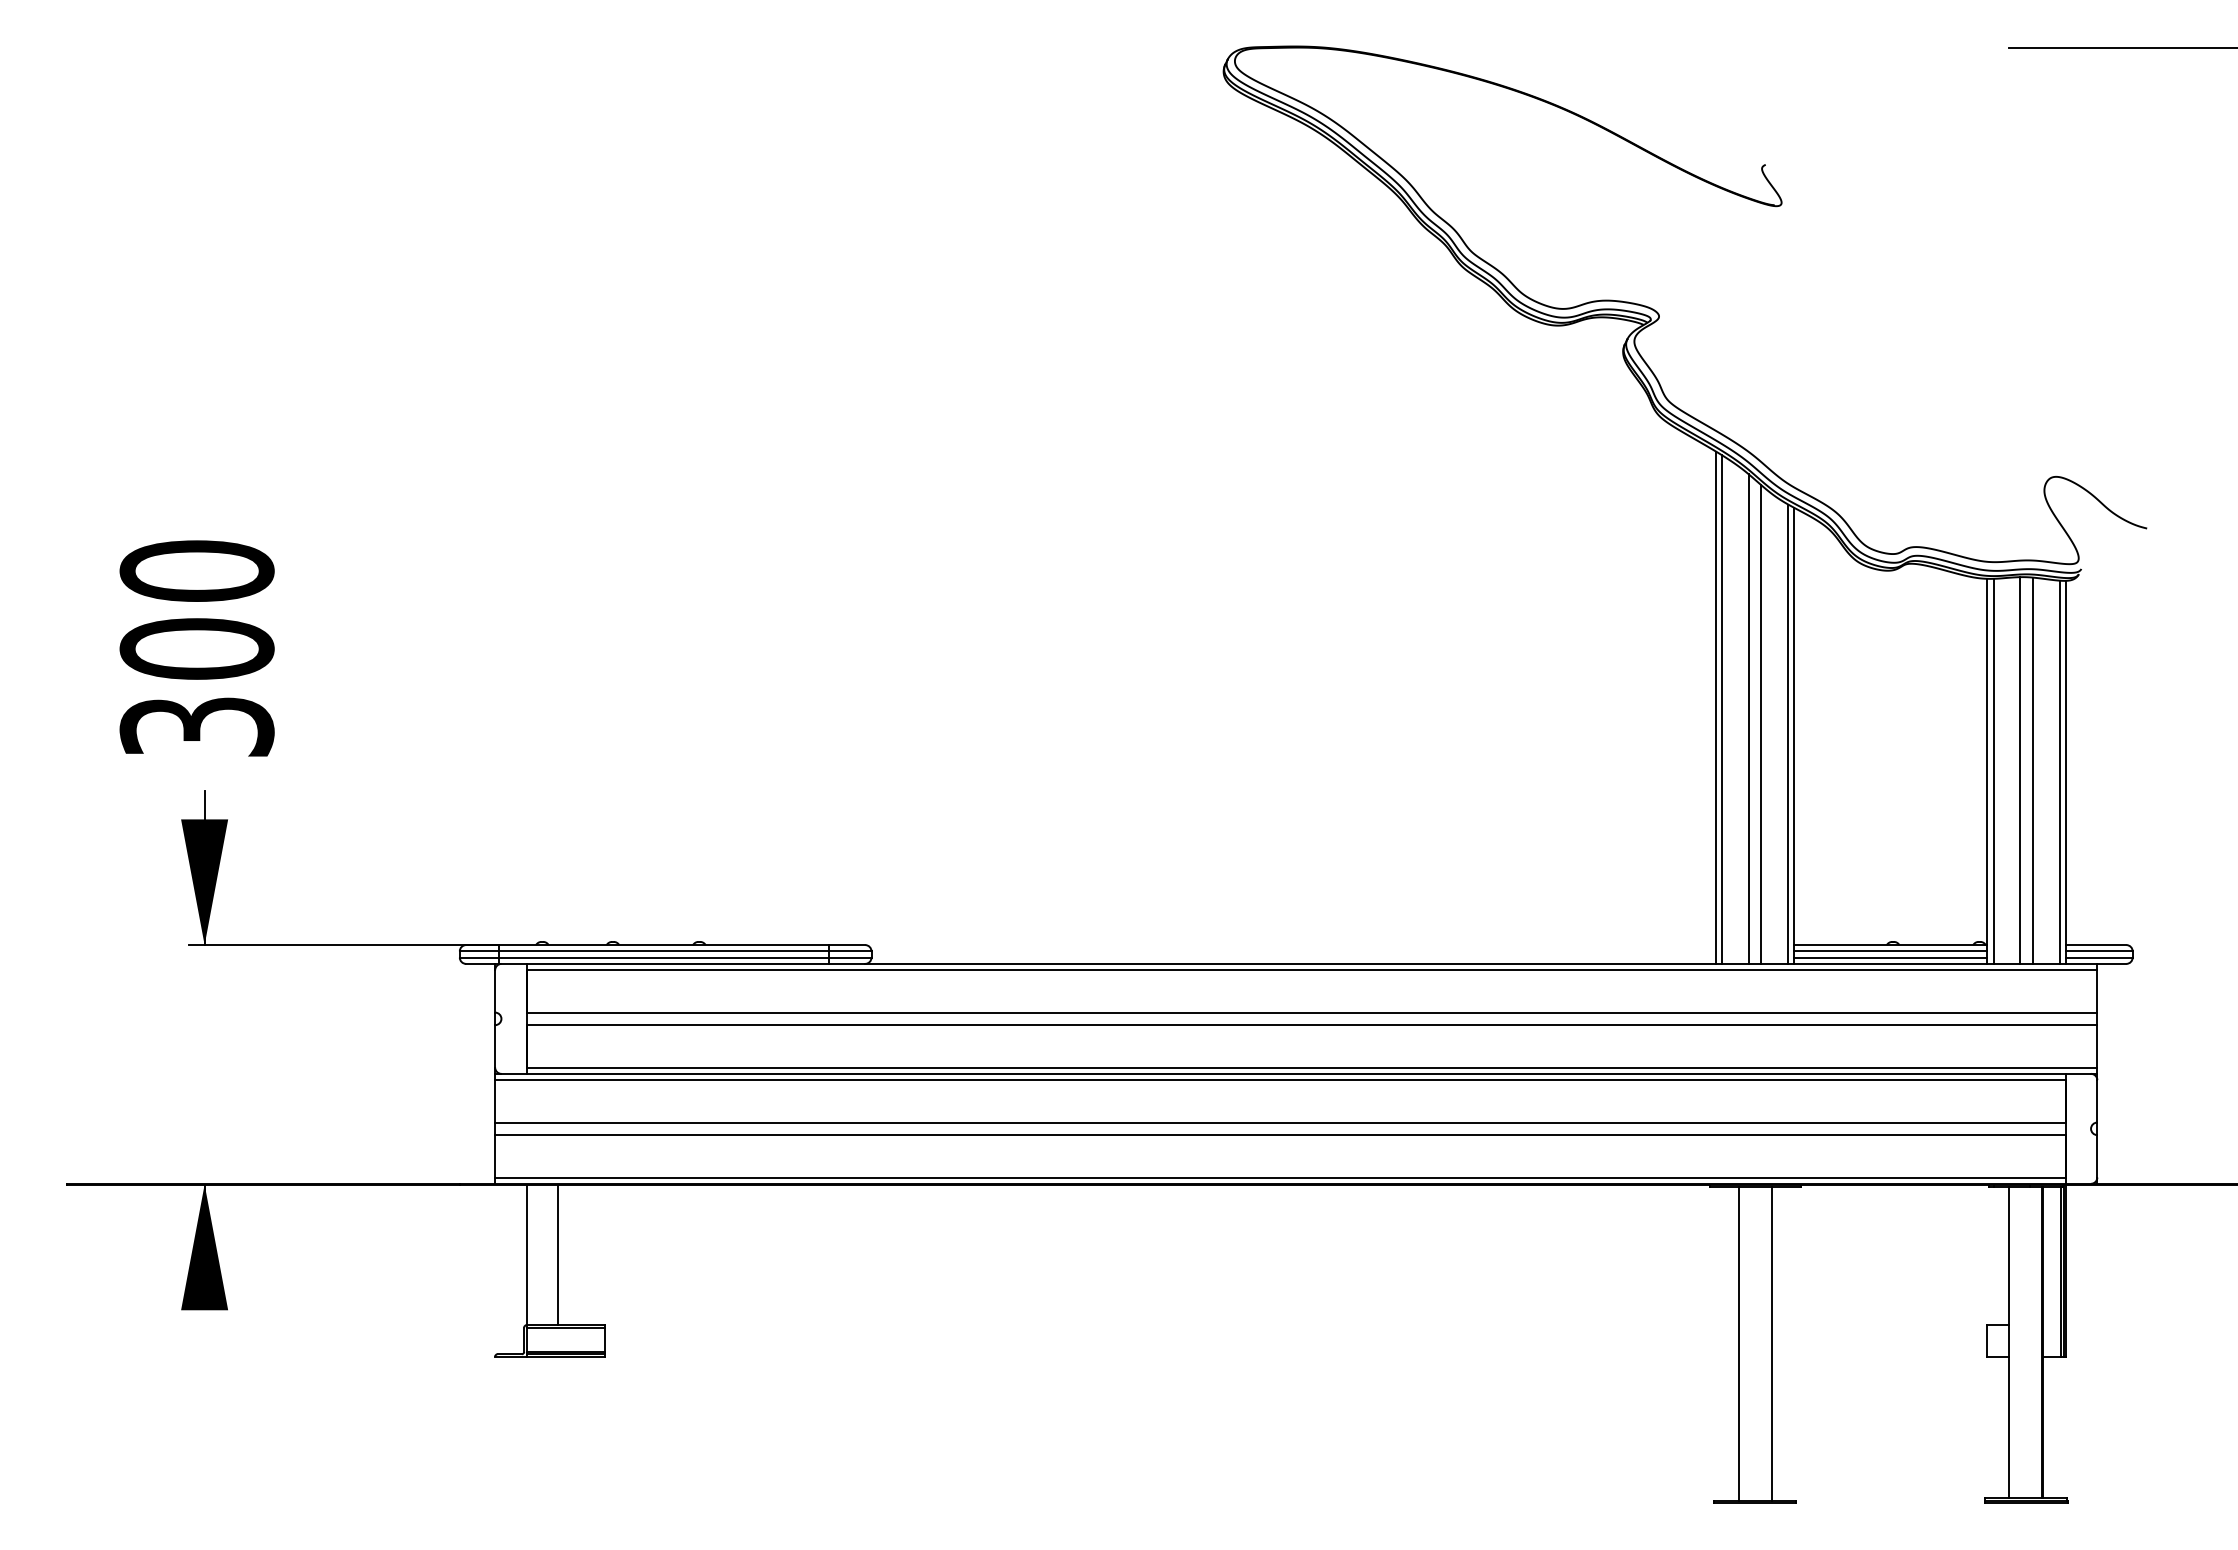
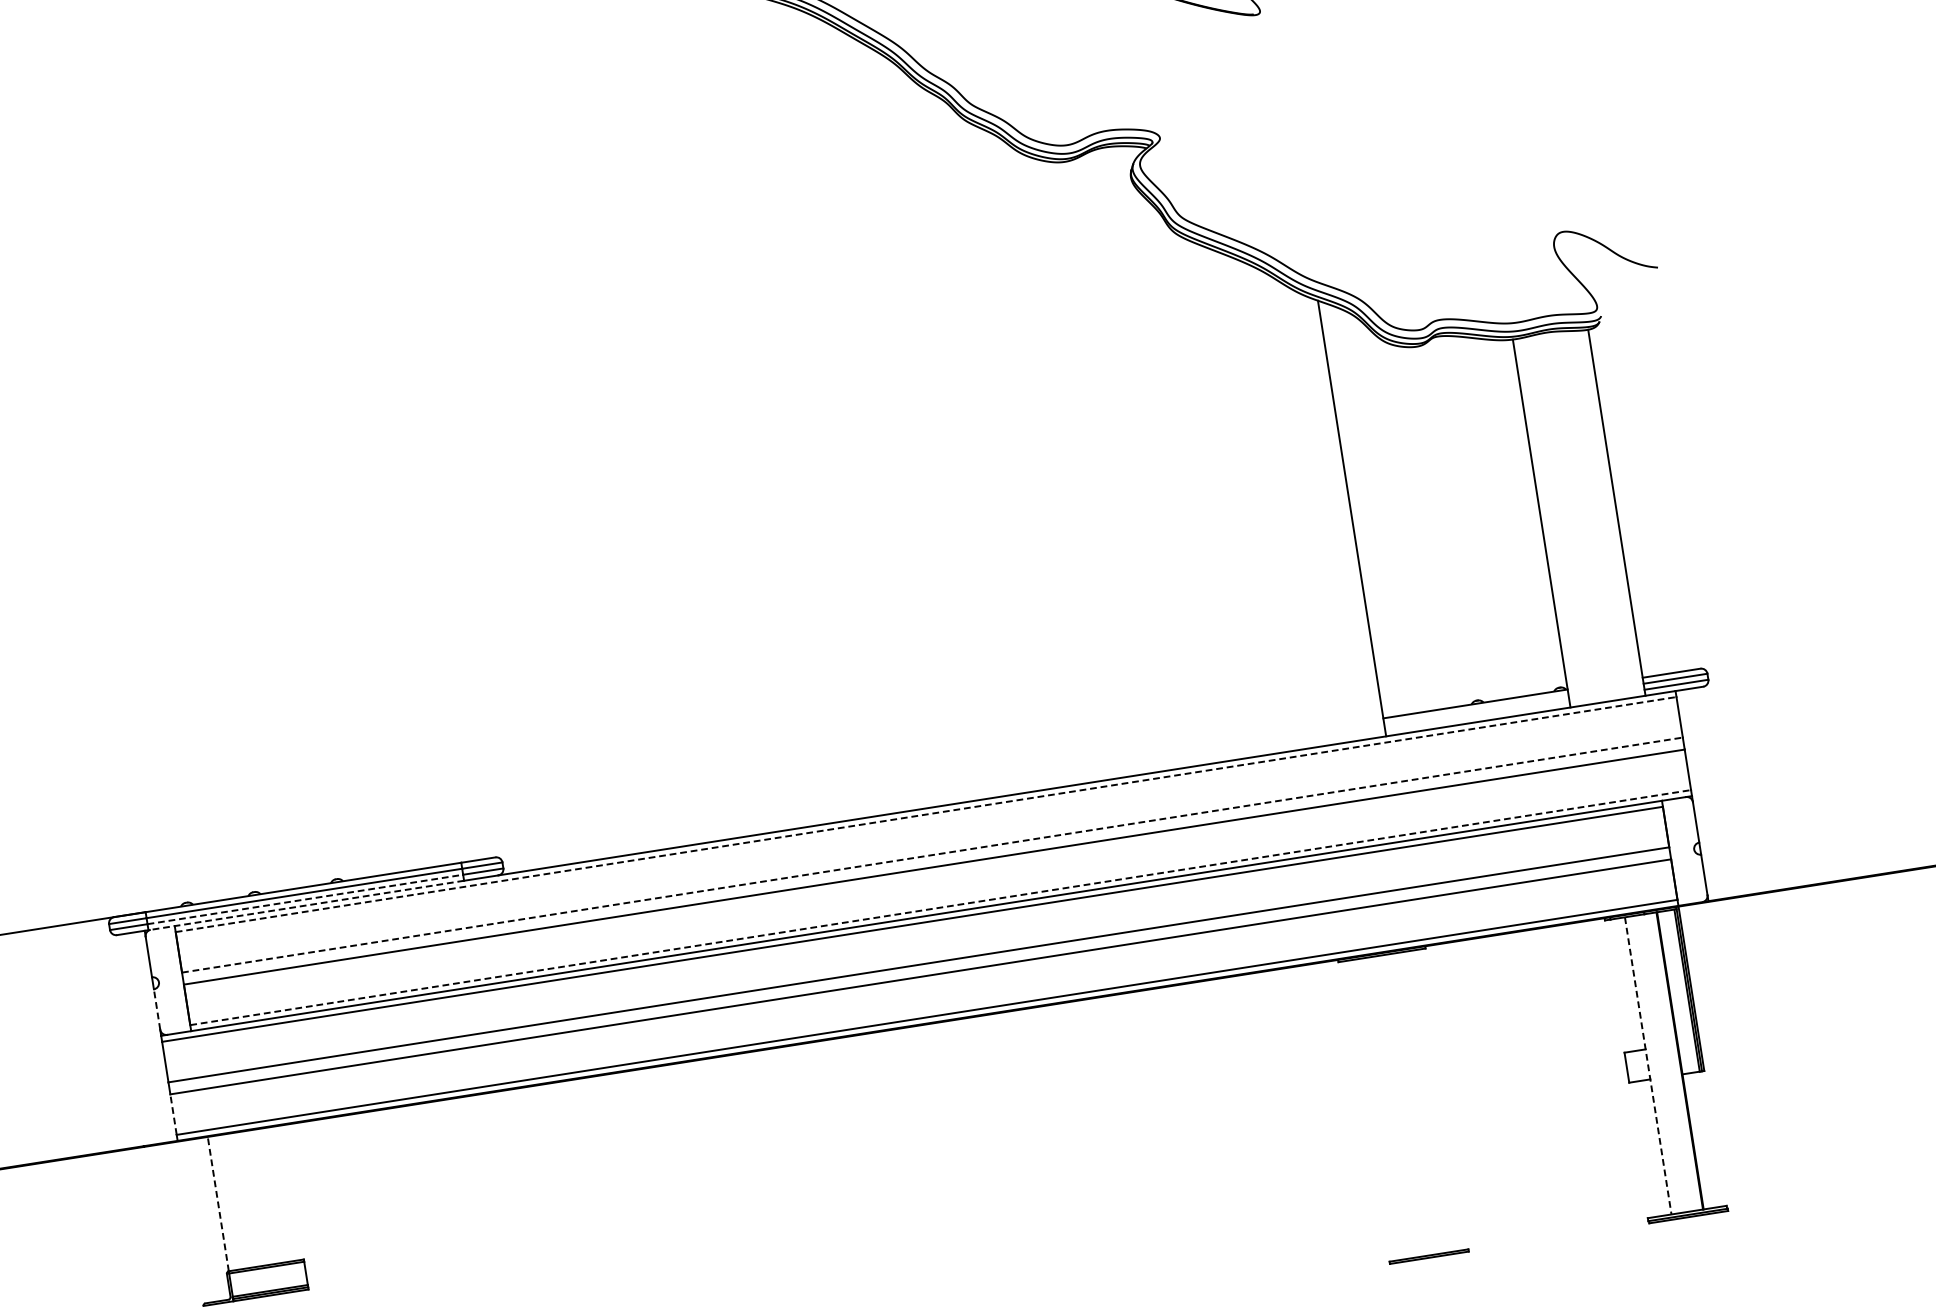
line: (1715, 707) -> (1272, 503), removed
line: (1722, 709) -> (1279, 504), removed
line: (1748, 718) -> (1305, 508), removed
line: (1761, 724) -> (1318, 512), removed
line: (1788, 733) -> (1346, 517), removed
line: (1993, 770) -> (1547, 521), removed
line: (2020, 770) -> (1573, 517), removed
line: (2032, 770) -> (1584, 515), removed
line: (2059, 771) -> (1610, 512), removed
line: (1890, 951) -> (1476, 710), removed
line: (664, 957) -> (305, 899), solid -> dashed
line: (1890, 957) -> (1476, 715), removed
line: (663, 963) -> (305, 905), solid -> dashed
line: (1312, 970) -> (926, 814), solid -> dashed
line: (1312, 1012) -> (932, 854), solid -> dashed
line: (495, 1045) -> (157, 1008), solid -> dashed
line: (1312, 1067) -> (941, 907), solid -> dashed
line: (495, 1155) -> (173, 1113), solid -> dashed
line: (526, 1254) -> (218, 1203), solid -> dashed
line: (557, 1254) -> (247, 1199), removed
line: (2009, 1342) -> (1648, 1065), solid -> dashed
line: (1738, 1343) -> (1389, 1107), removed
line: (1771, 1343) -> (1421, 1102), removed

